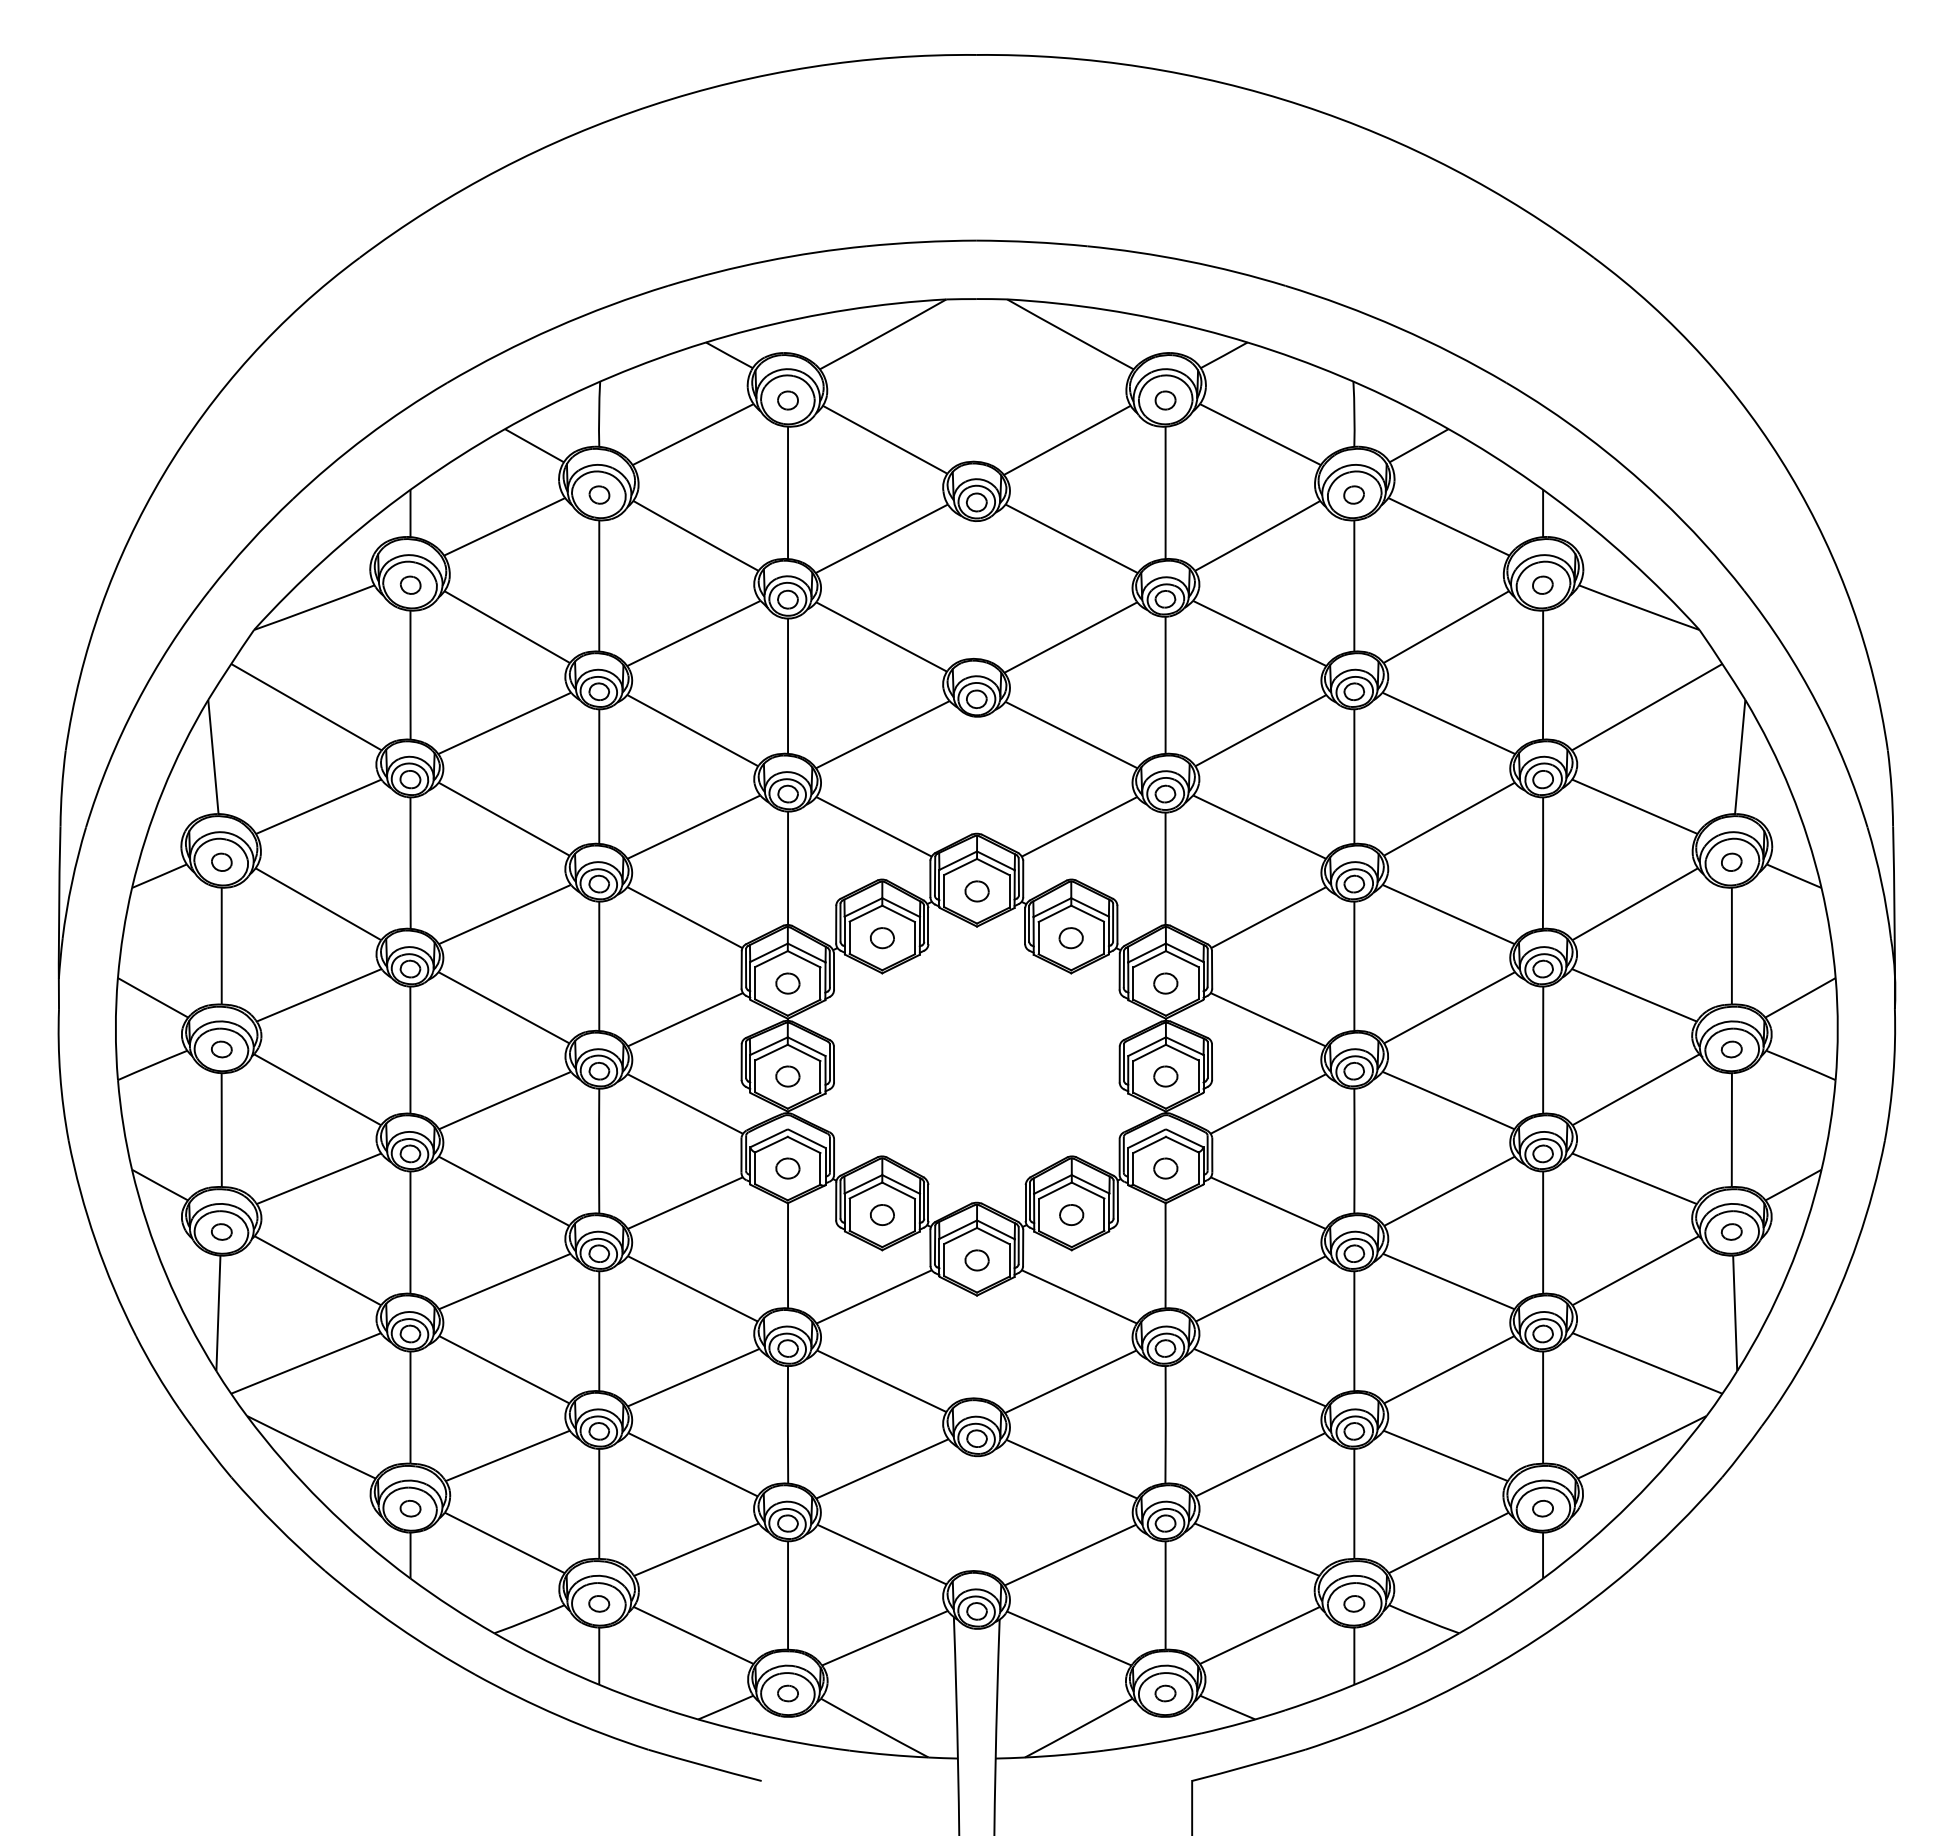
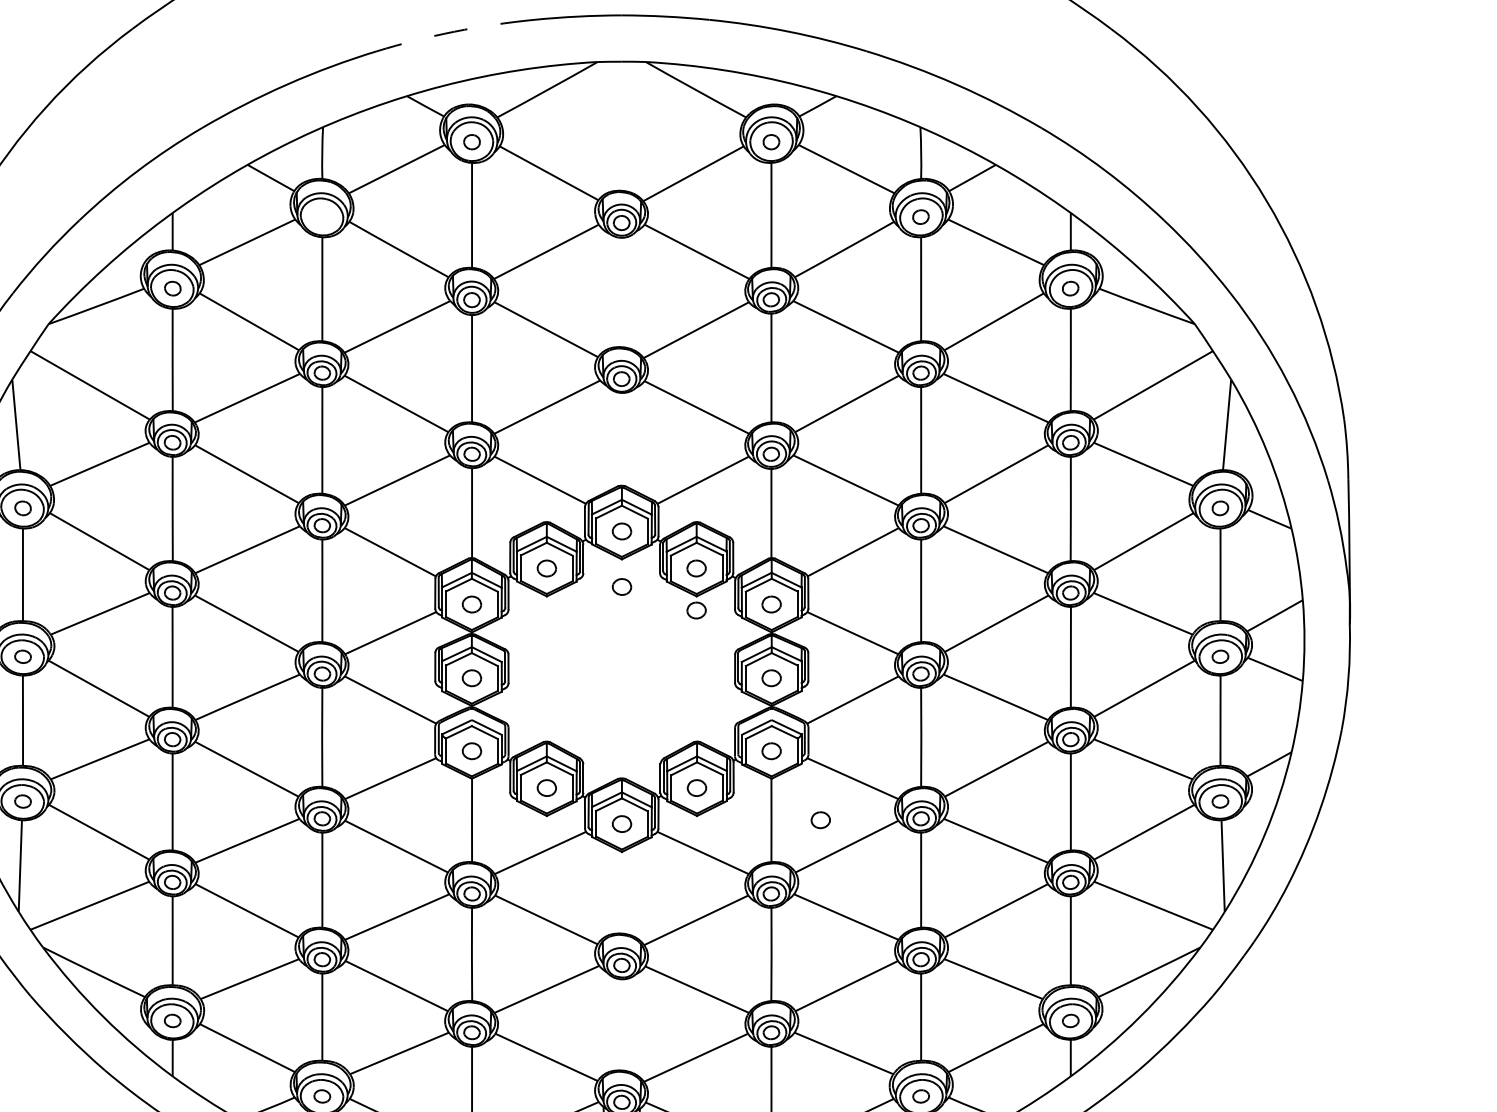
arc: (766, 261) -> (454, 31), solid -> dashed
part: (599, 494) -> (322, 216), removed
part: (976, 961) -> (621, 587), added
part: (1070, 991) -> (696, 610), added
part: (1227, 1255) -> (820, 820), added

